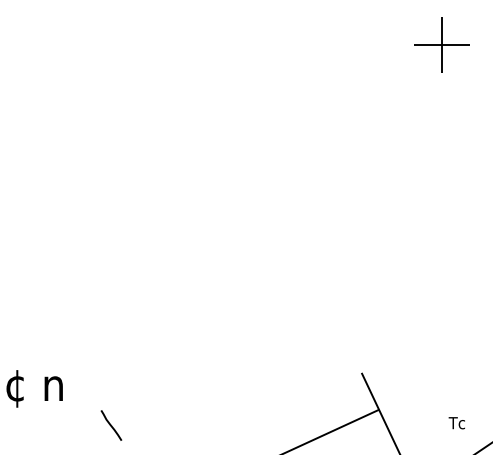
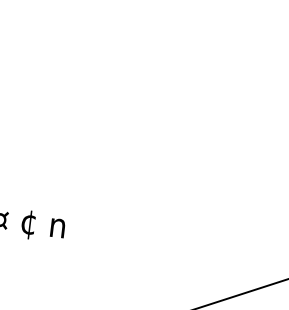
line: (111, 425) -> (98, 261), removed

